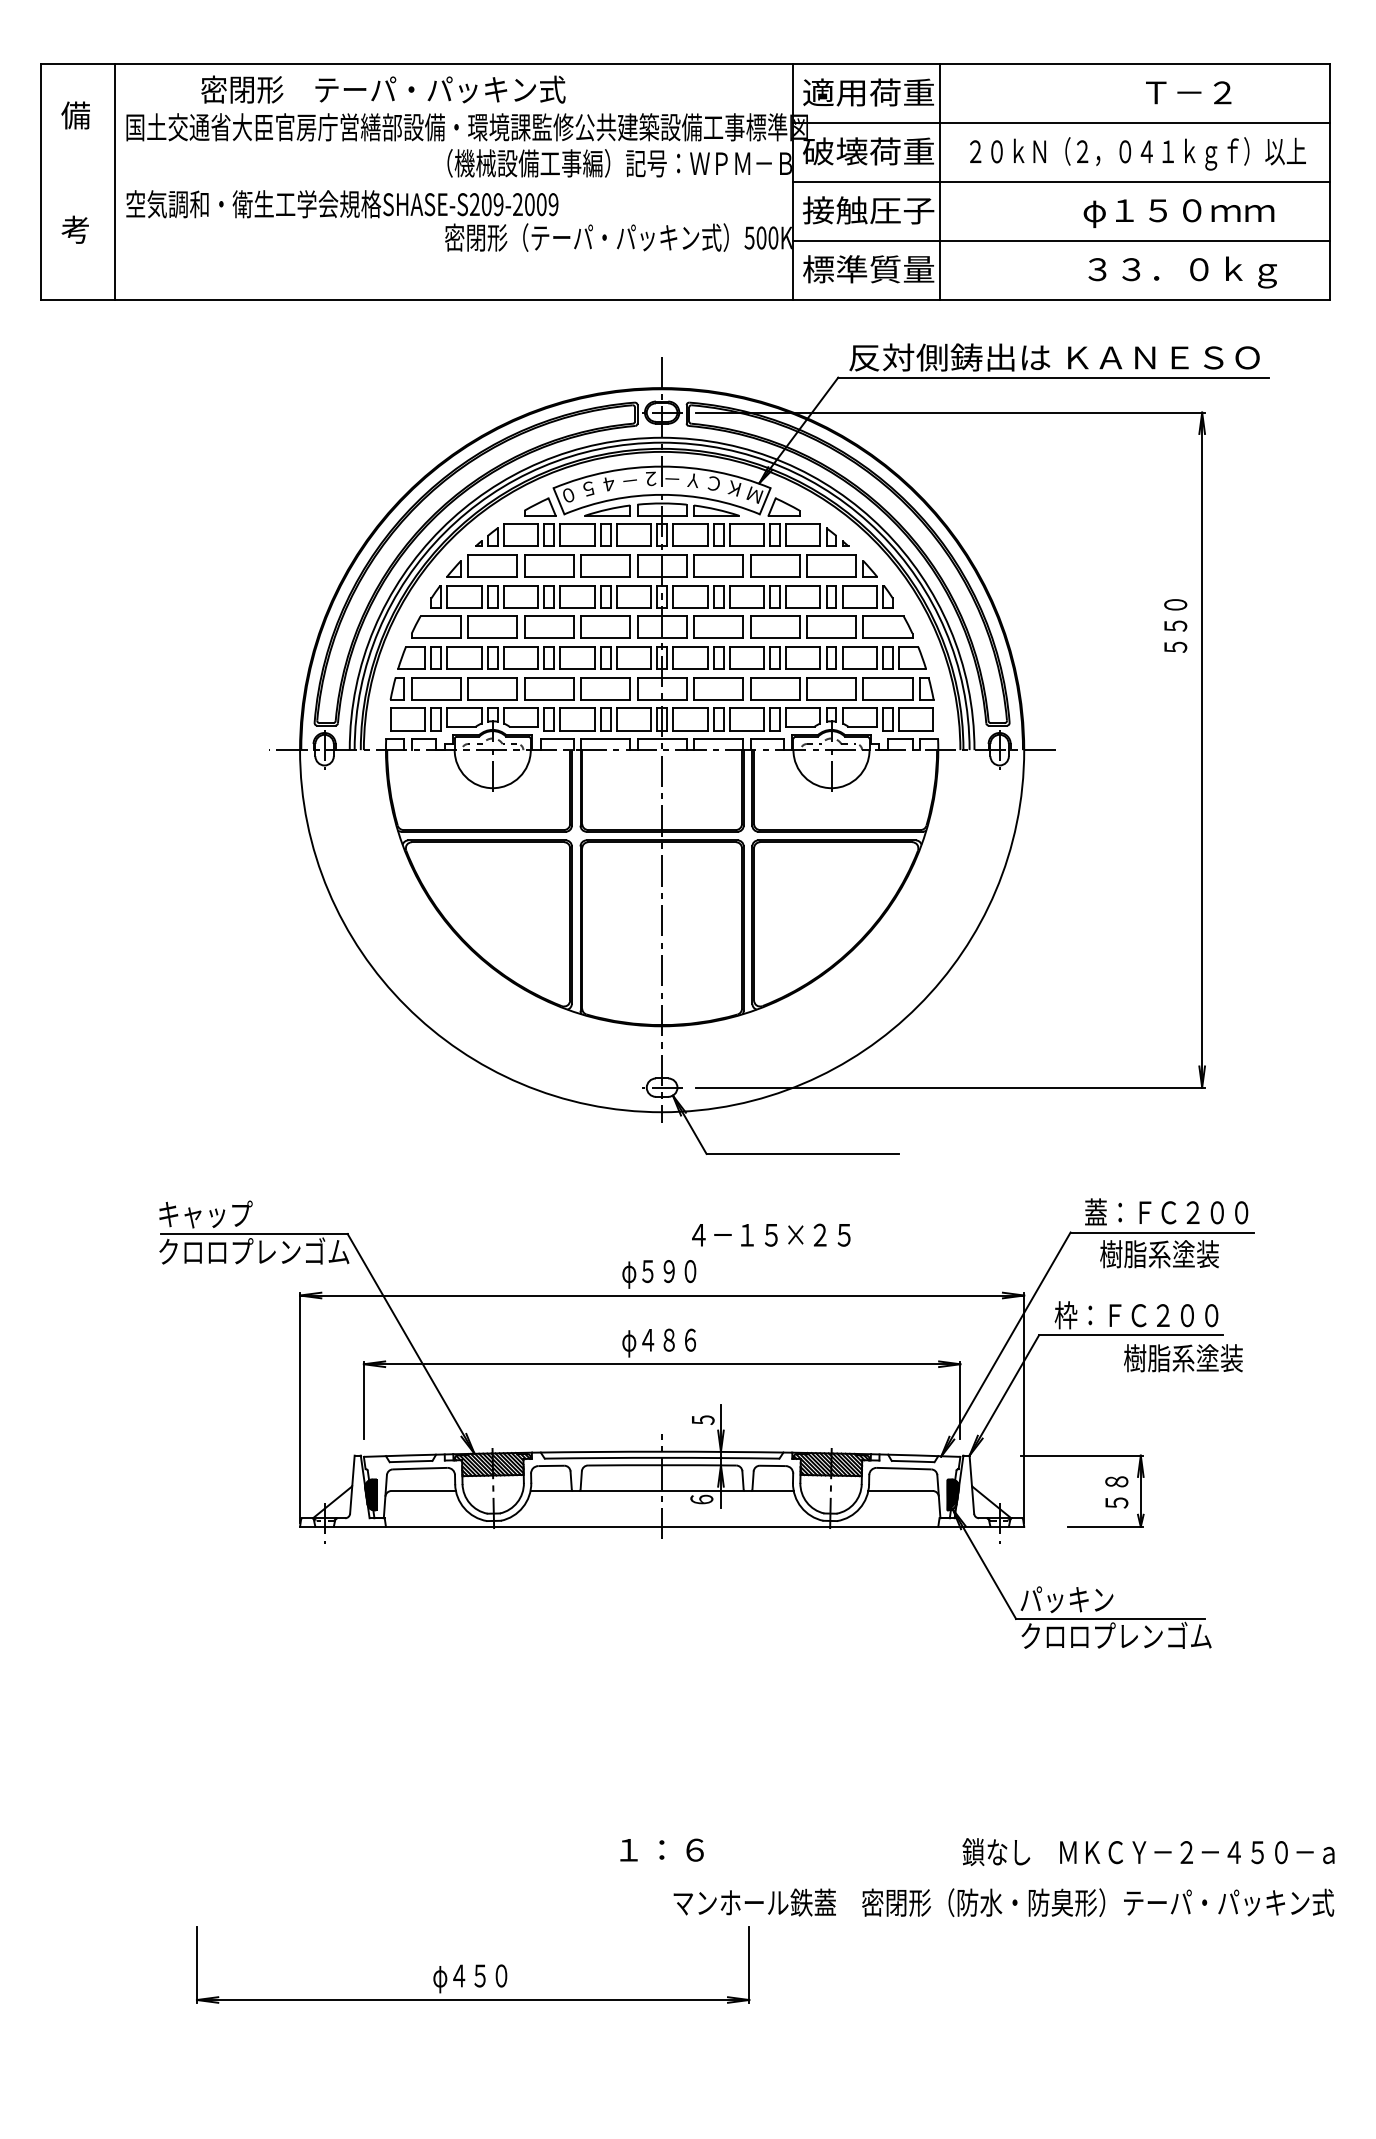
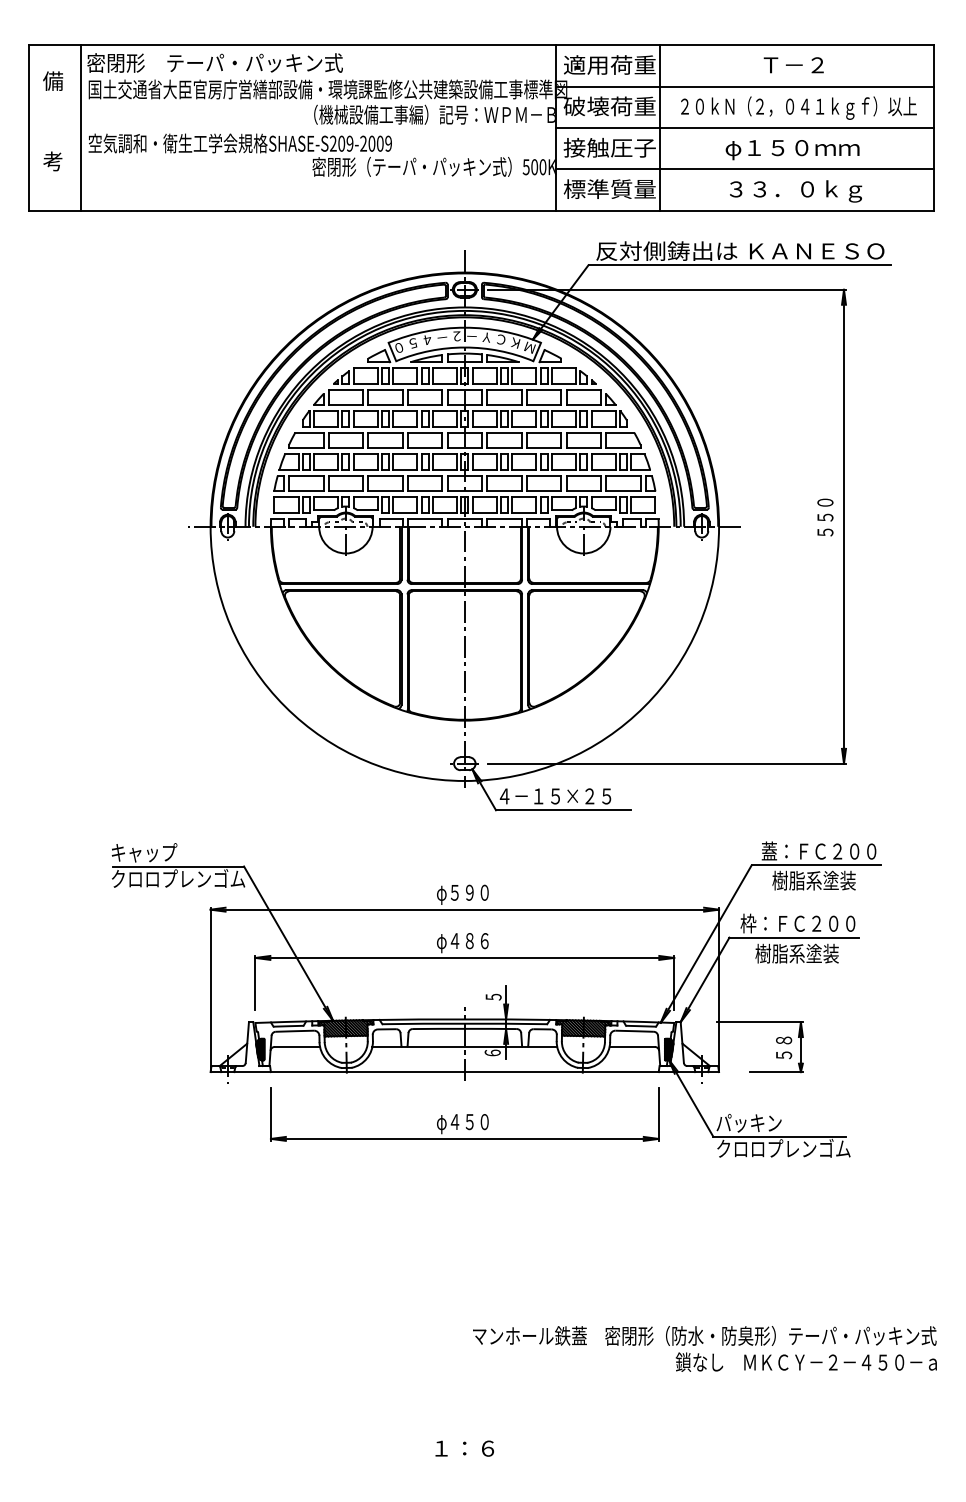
text: (383, 89) -> (215, 62), moved
text: (1188, 92) -> (793, 65), moved
text: (1178, 213) -> (792, 150), moved
text: (1182, 272) -> (795, 191), moved
text: (1175, 625) -> (825, 517), moved
text: (771, 1234) -> (555, 795), moved
text: (1183, 1358) -> (797, 953), moved
text: (661, 1849) -> (464, 1448), moved
text: (1148, 1852) -> (806, 1362), moved
part: (473, 1964) -> (465, 1113), moved

